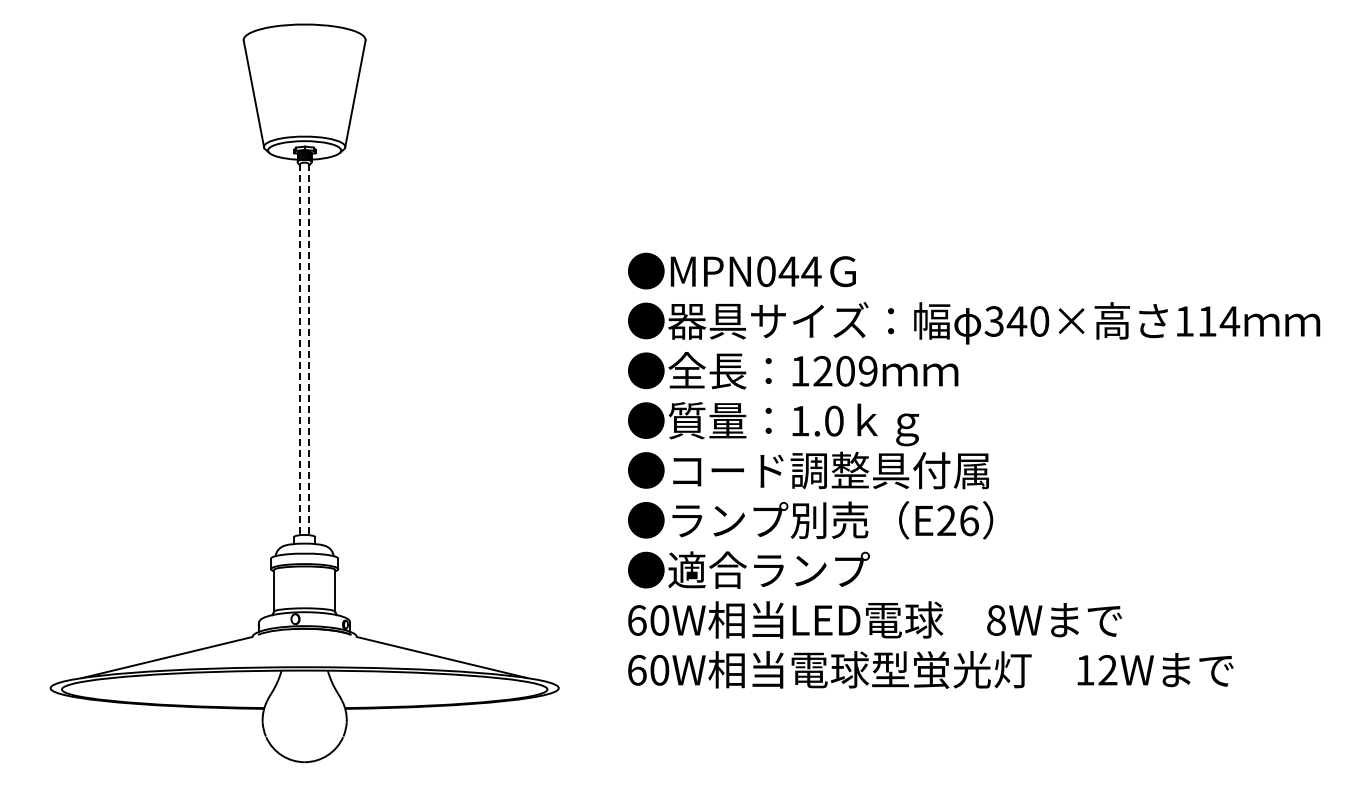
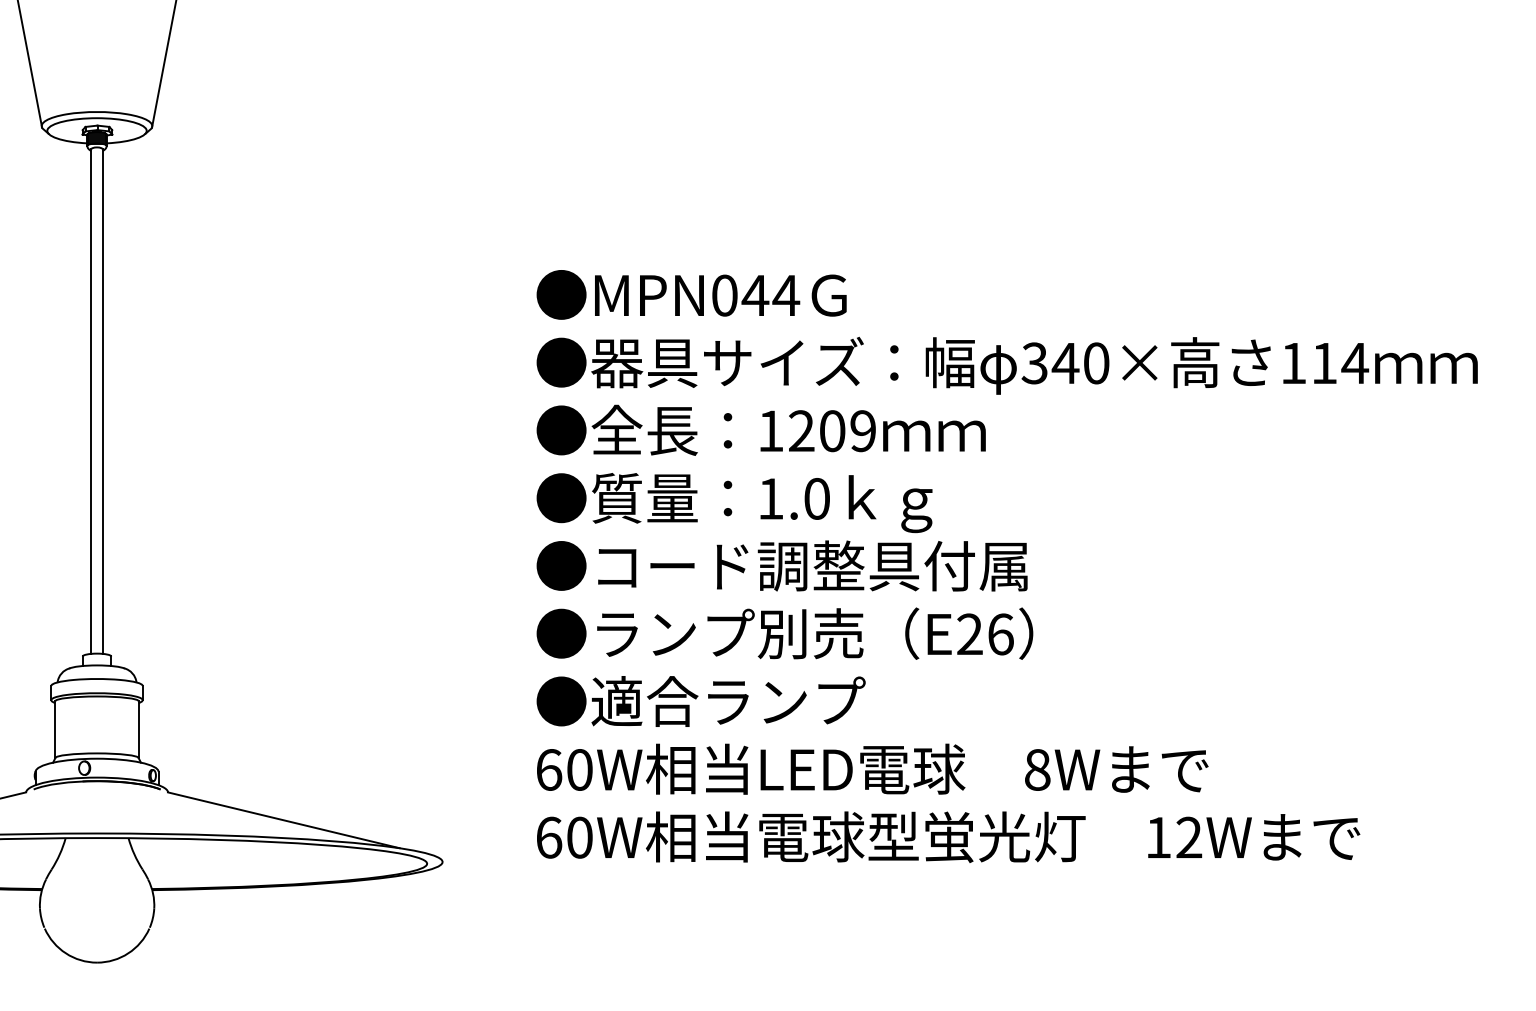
line: (300, 349) -> (91, 401), dashed -> solid
line: (308, 349) -> (102, 401), dashed -> solid

